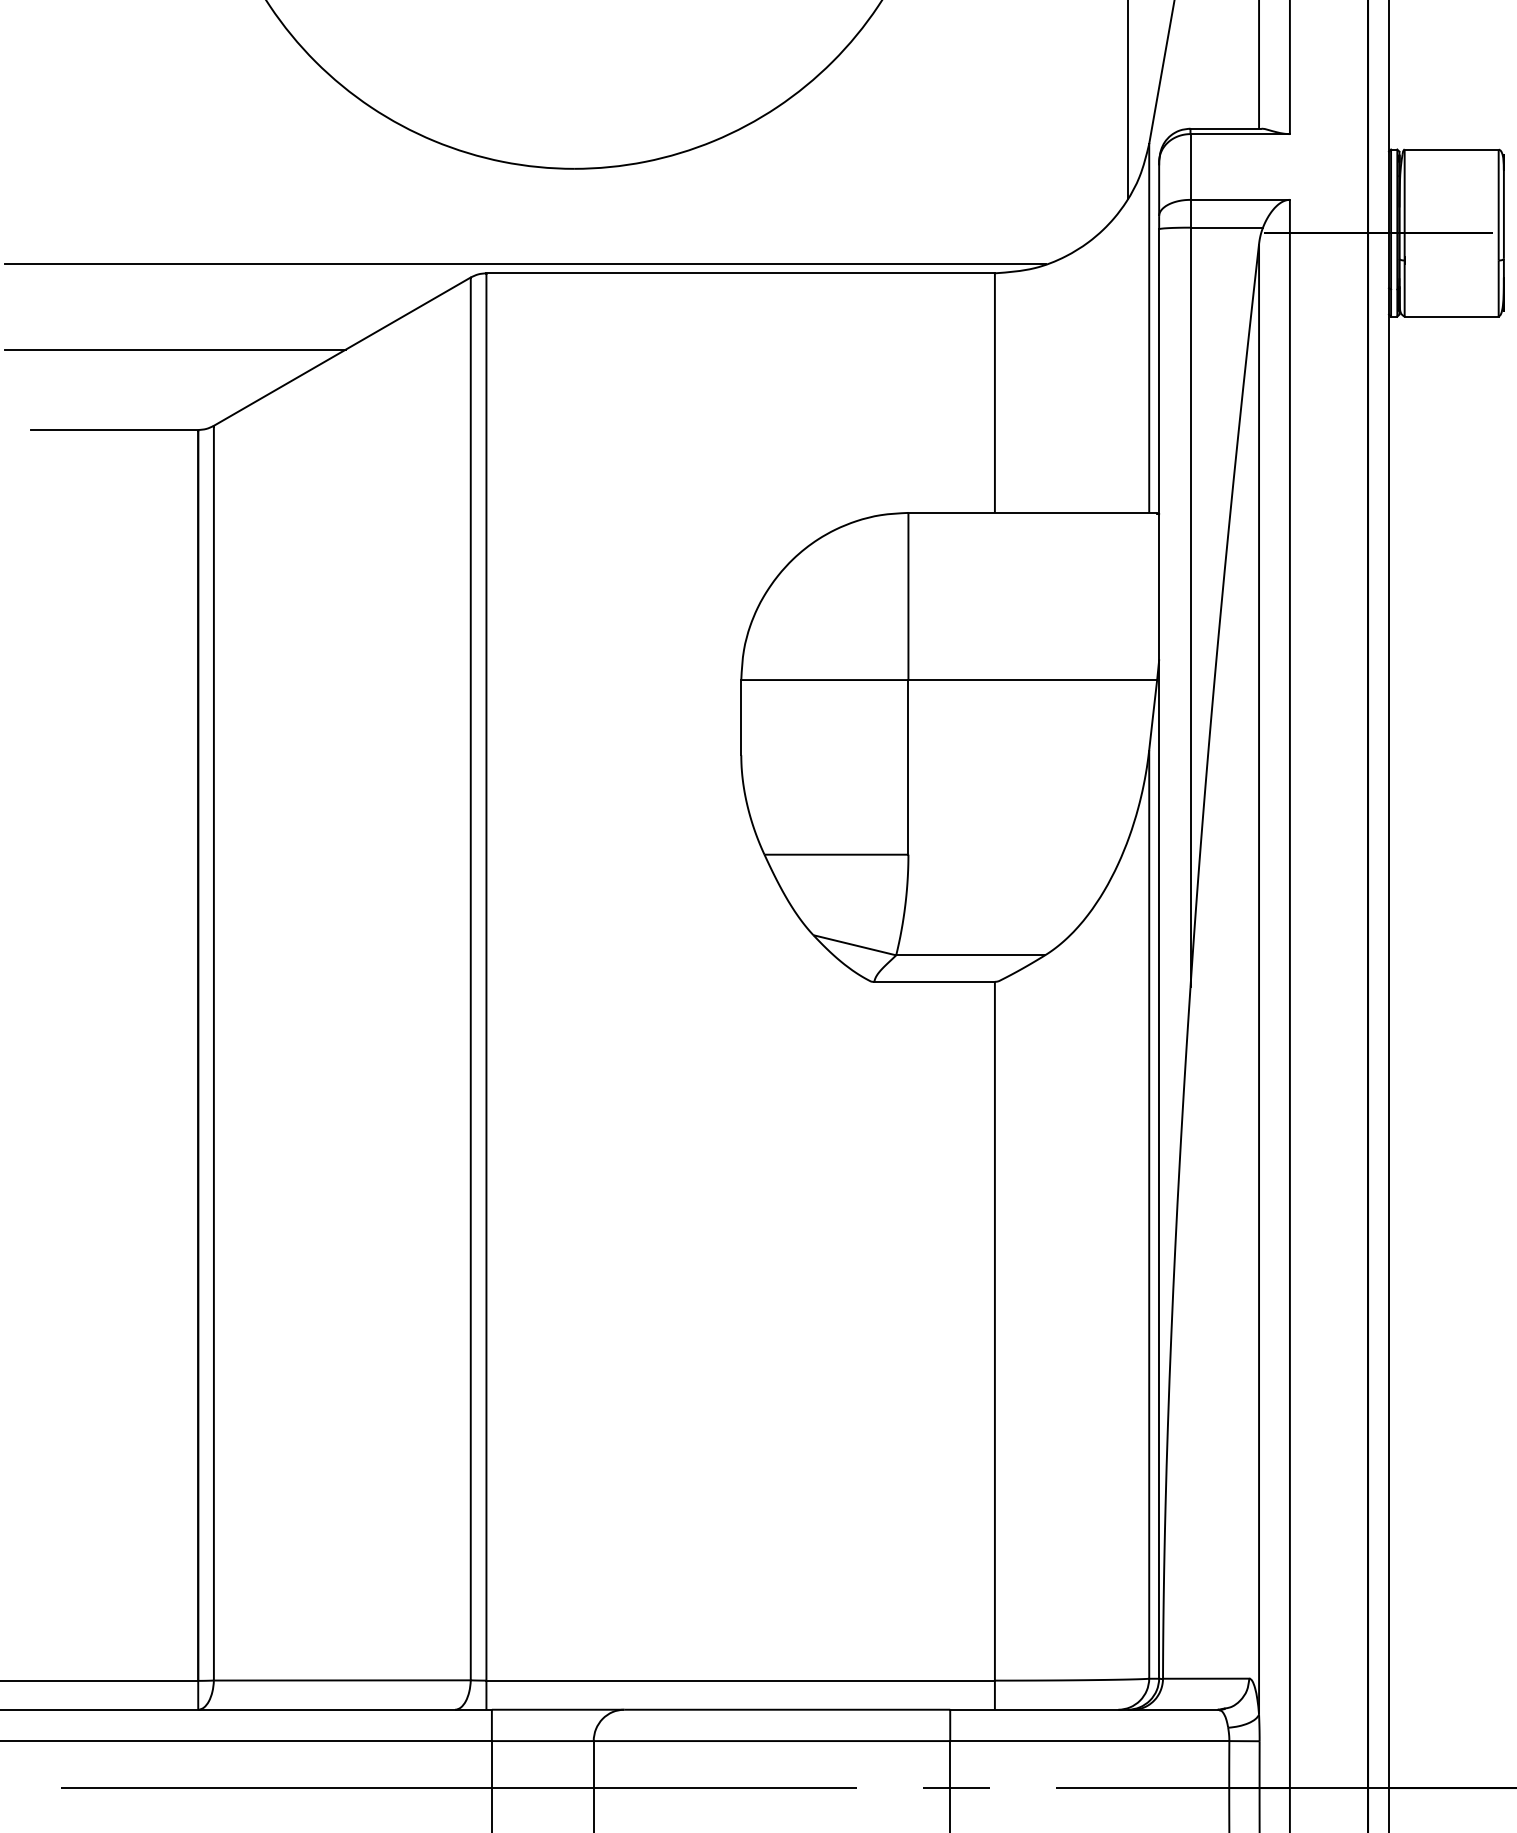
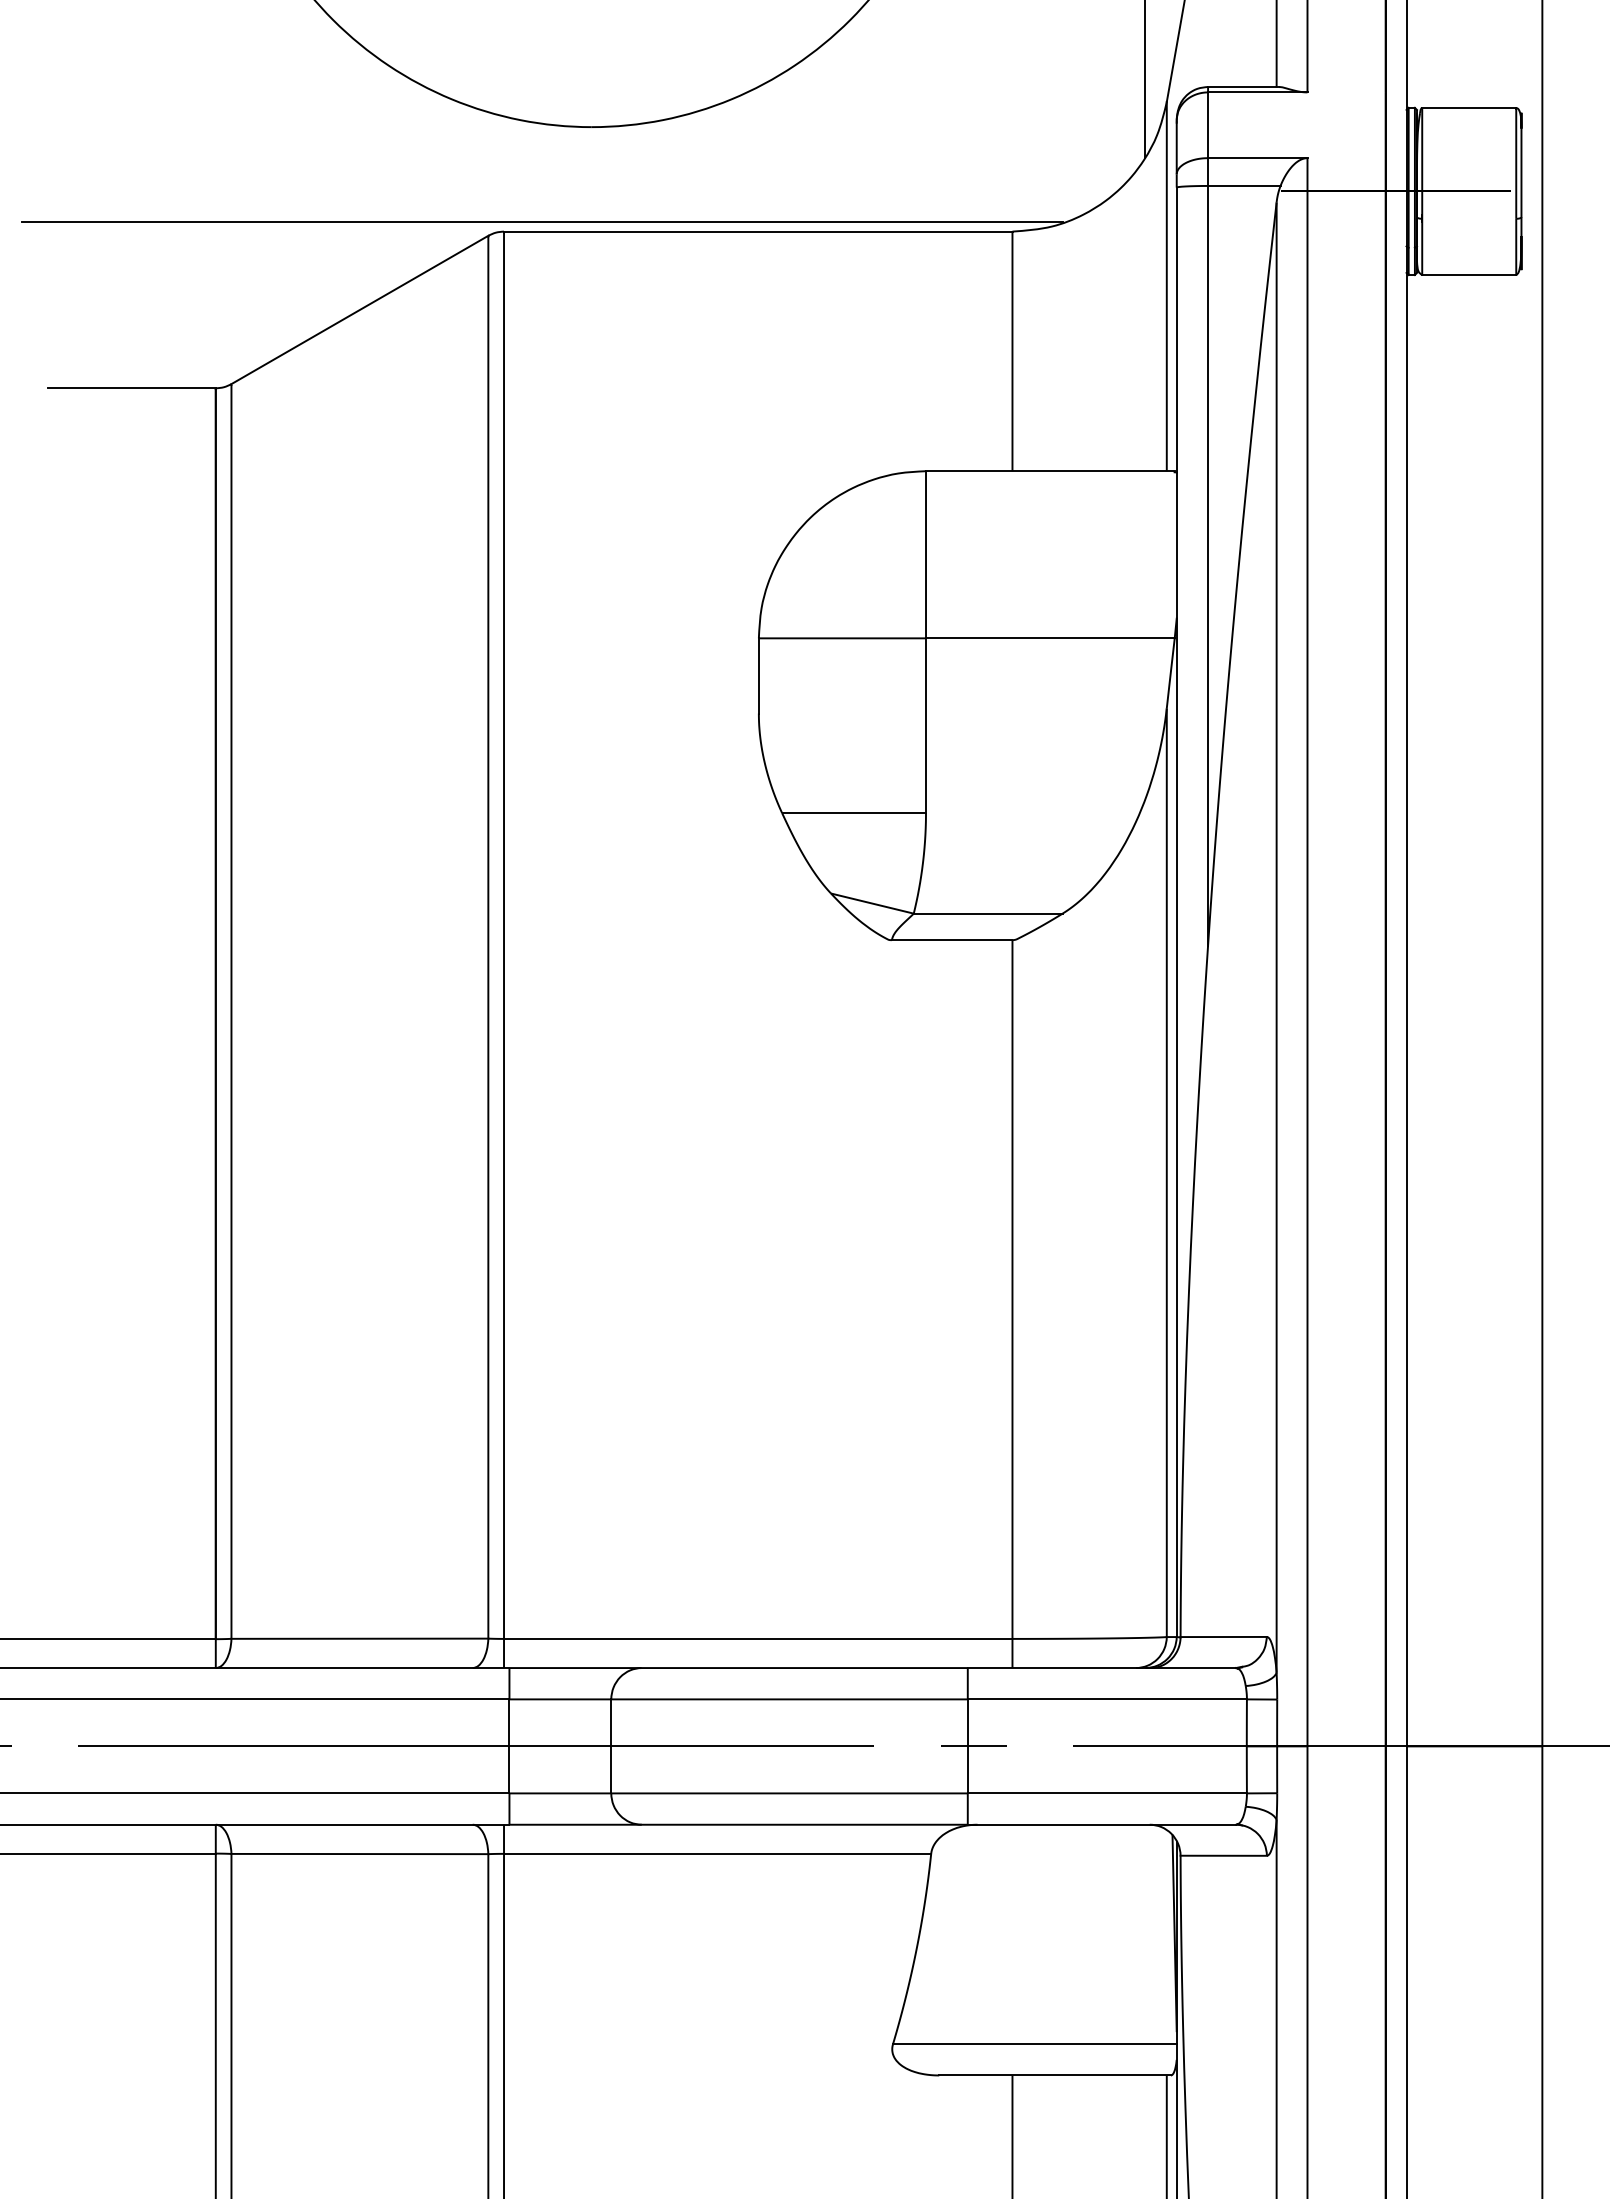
line: (174, 349) -> (192, 307), removed

